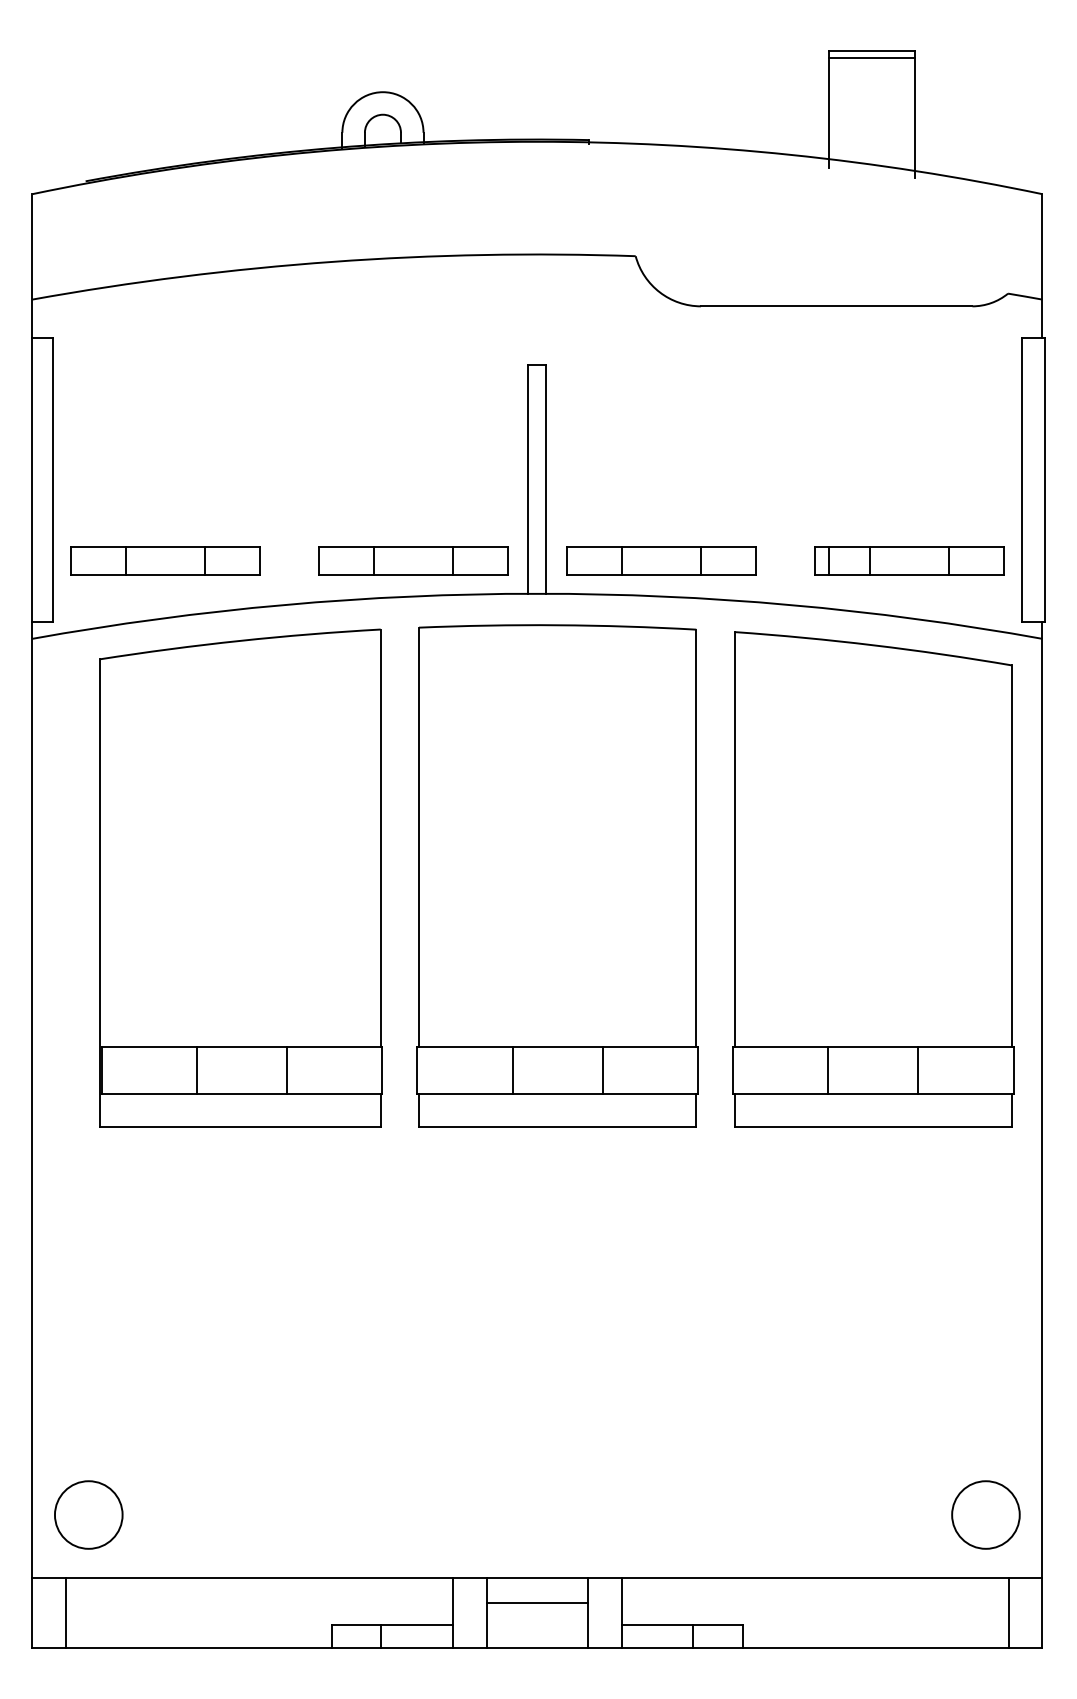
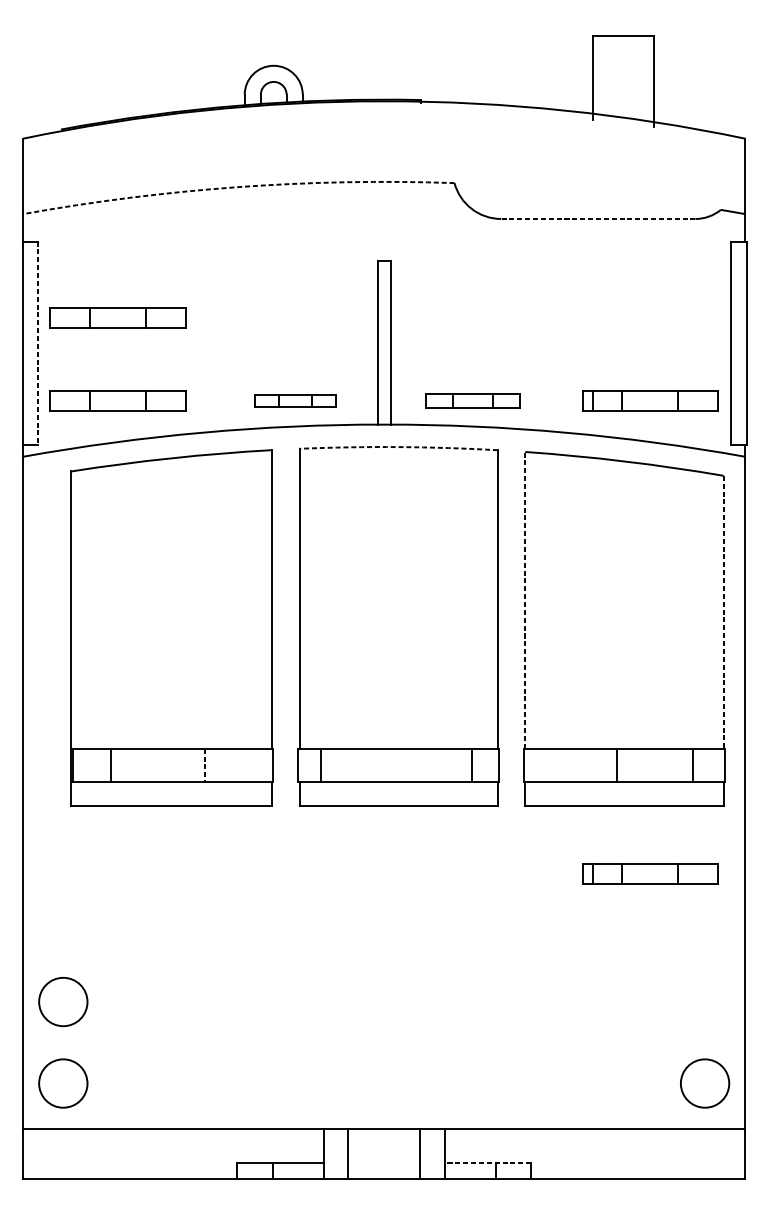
line: (871, 57) -> (623, 40), removed
arc: (332, 261) -> (237, 186), solid -> dashed
line: (836, 306) -> (598, 219), solid -> dashed
part: (165, 444) -> (118, 317), added
line: (52, 480) -> (37, 343), solid -> dashed
part: (413, 560) -> (295, 400), size x0.6
part: (661, 560) -> (472, 400), size x0.7
arc: (557, 625) -> (398, 447), solid -> dashed
line: (734, 838) -> (525, 599), solid -> dashed
line: (1011, 856) -> (723, 612), solid -> dashed
line: (196, 1069) -> (110, 764), moved
line: (512, 1069) -> (320, 764), moved
line: (602, 1069) -> (472, 764), moved
line: (828, 1069) -> (617, 764), moved
line: (918, 1069) -> (693, 764), moved
line: (287, 1070) -> (205, 765), solid -> dashed
part: (909, 1221) -> (650, 873), added
circle: (88, 1400) -> (63, 1001), added
line: (537, 1602) -> (384, 1146), removed
line: (66, 1613) -> (47, 1153), removed
line: (1008, 1613) -> (721, 1153), removed
line: (681, 1625) -> (487, 1162), solid -> dashed

